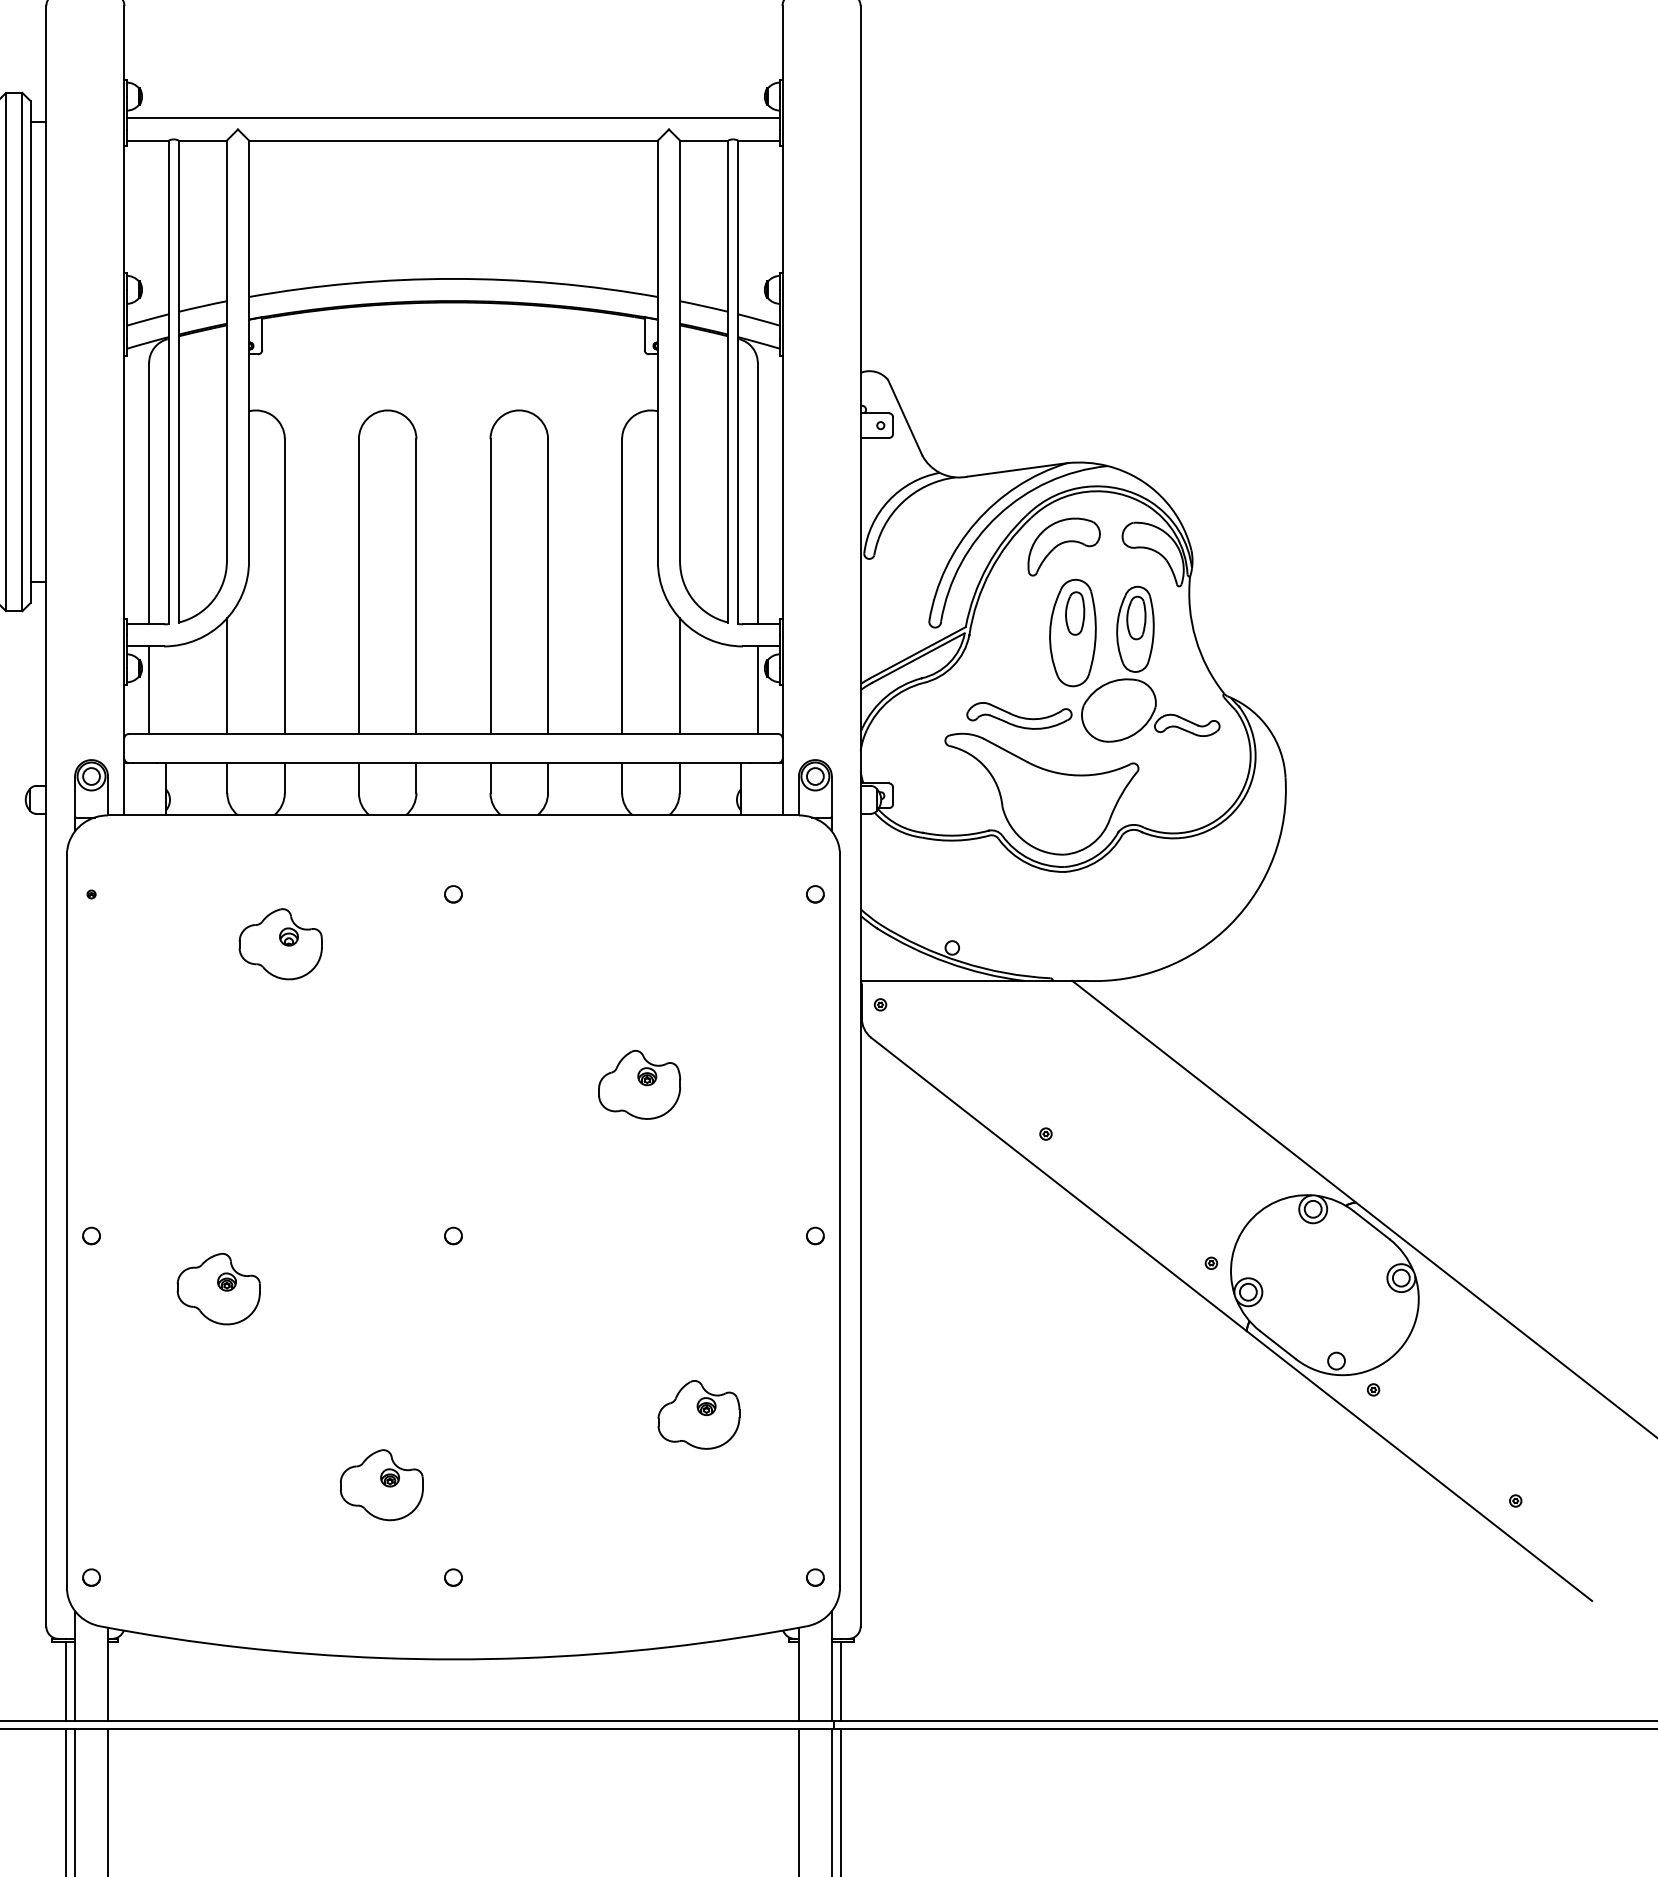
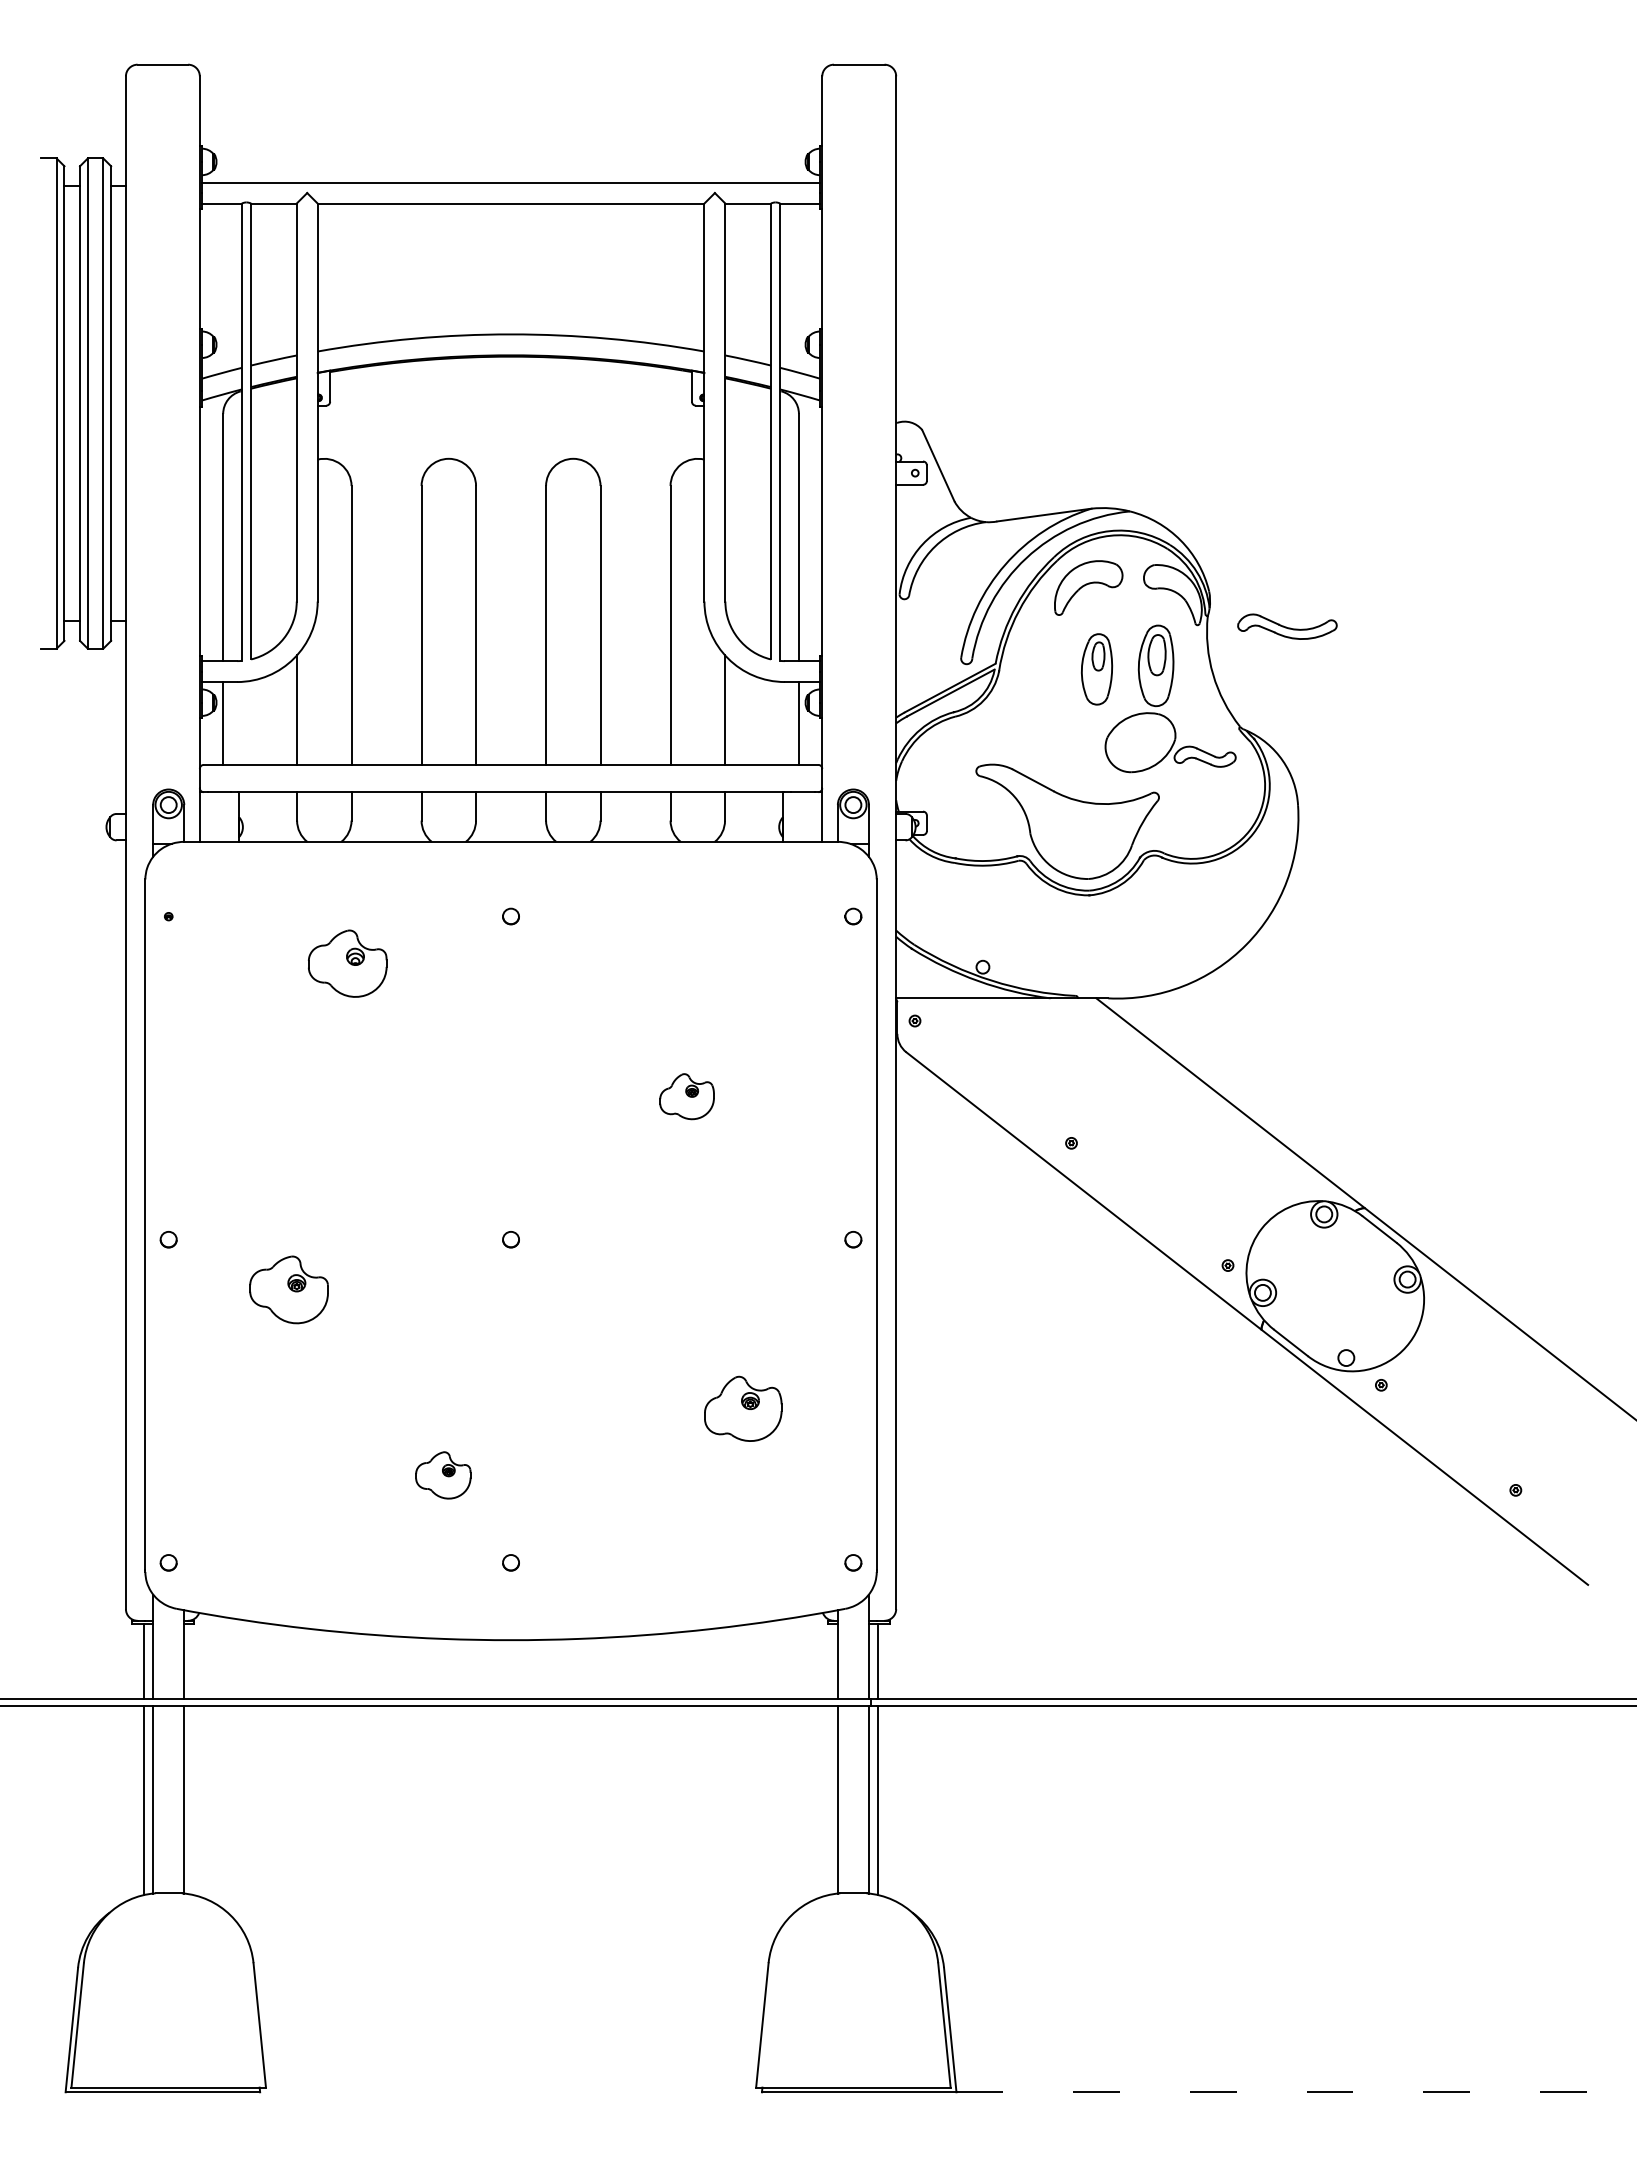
part: (1072, 633) -> (1096, 669), size x0.7
part: (1019, 715) -> (1287, 626), moved
part: (638, 1084) -> (686, 1096), size x0.7
part: (382, 1485) -> (443, 1475), size x0.7

